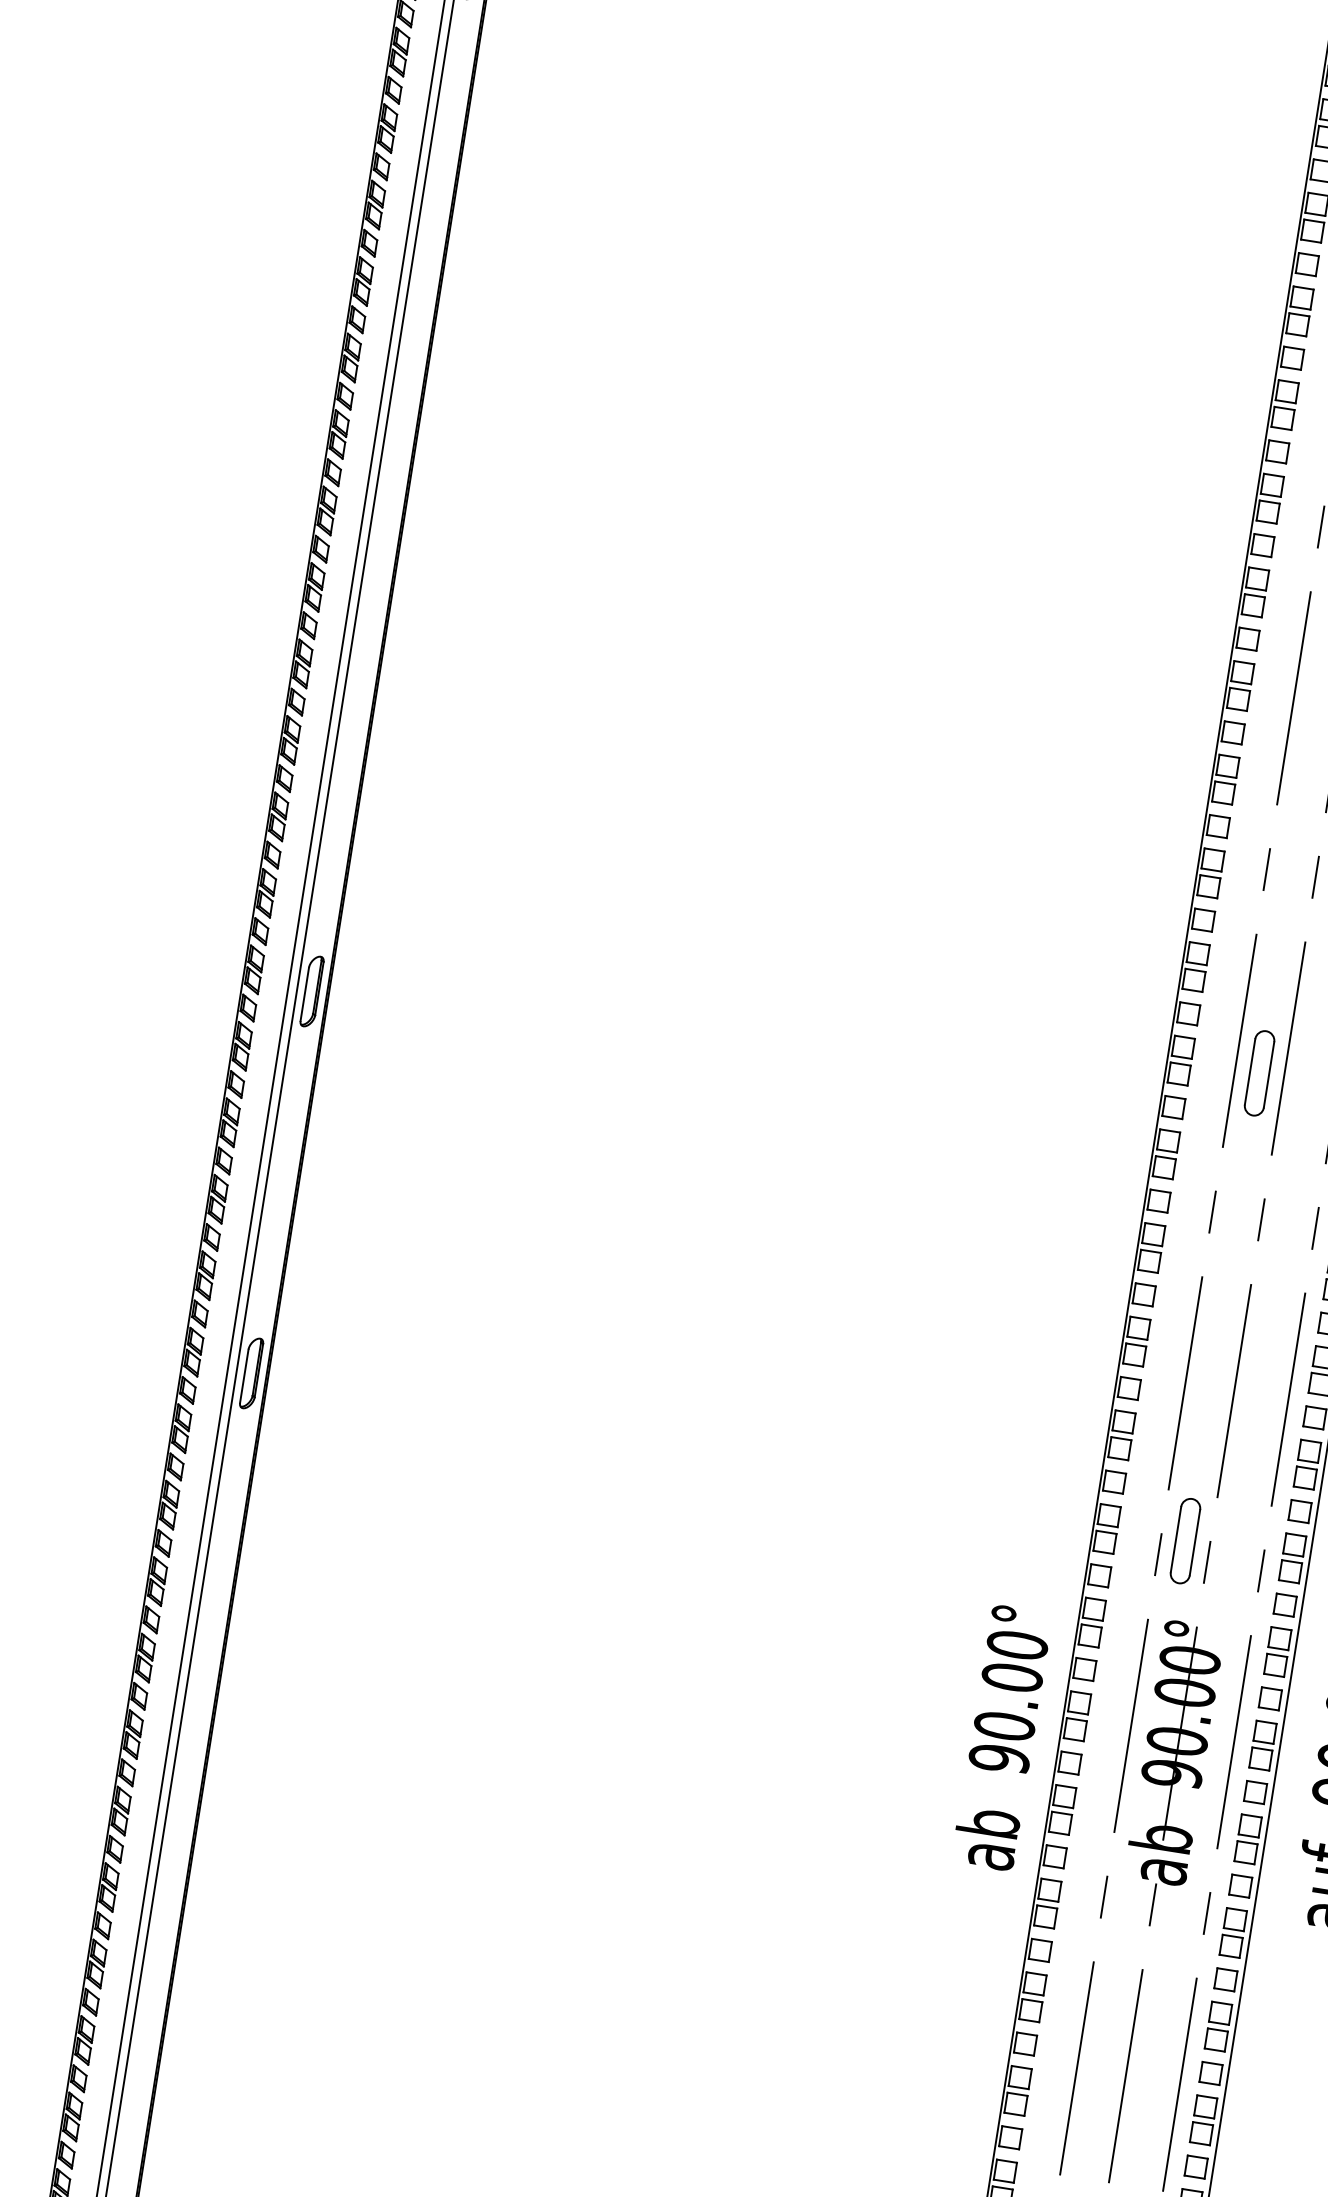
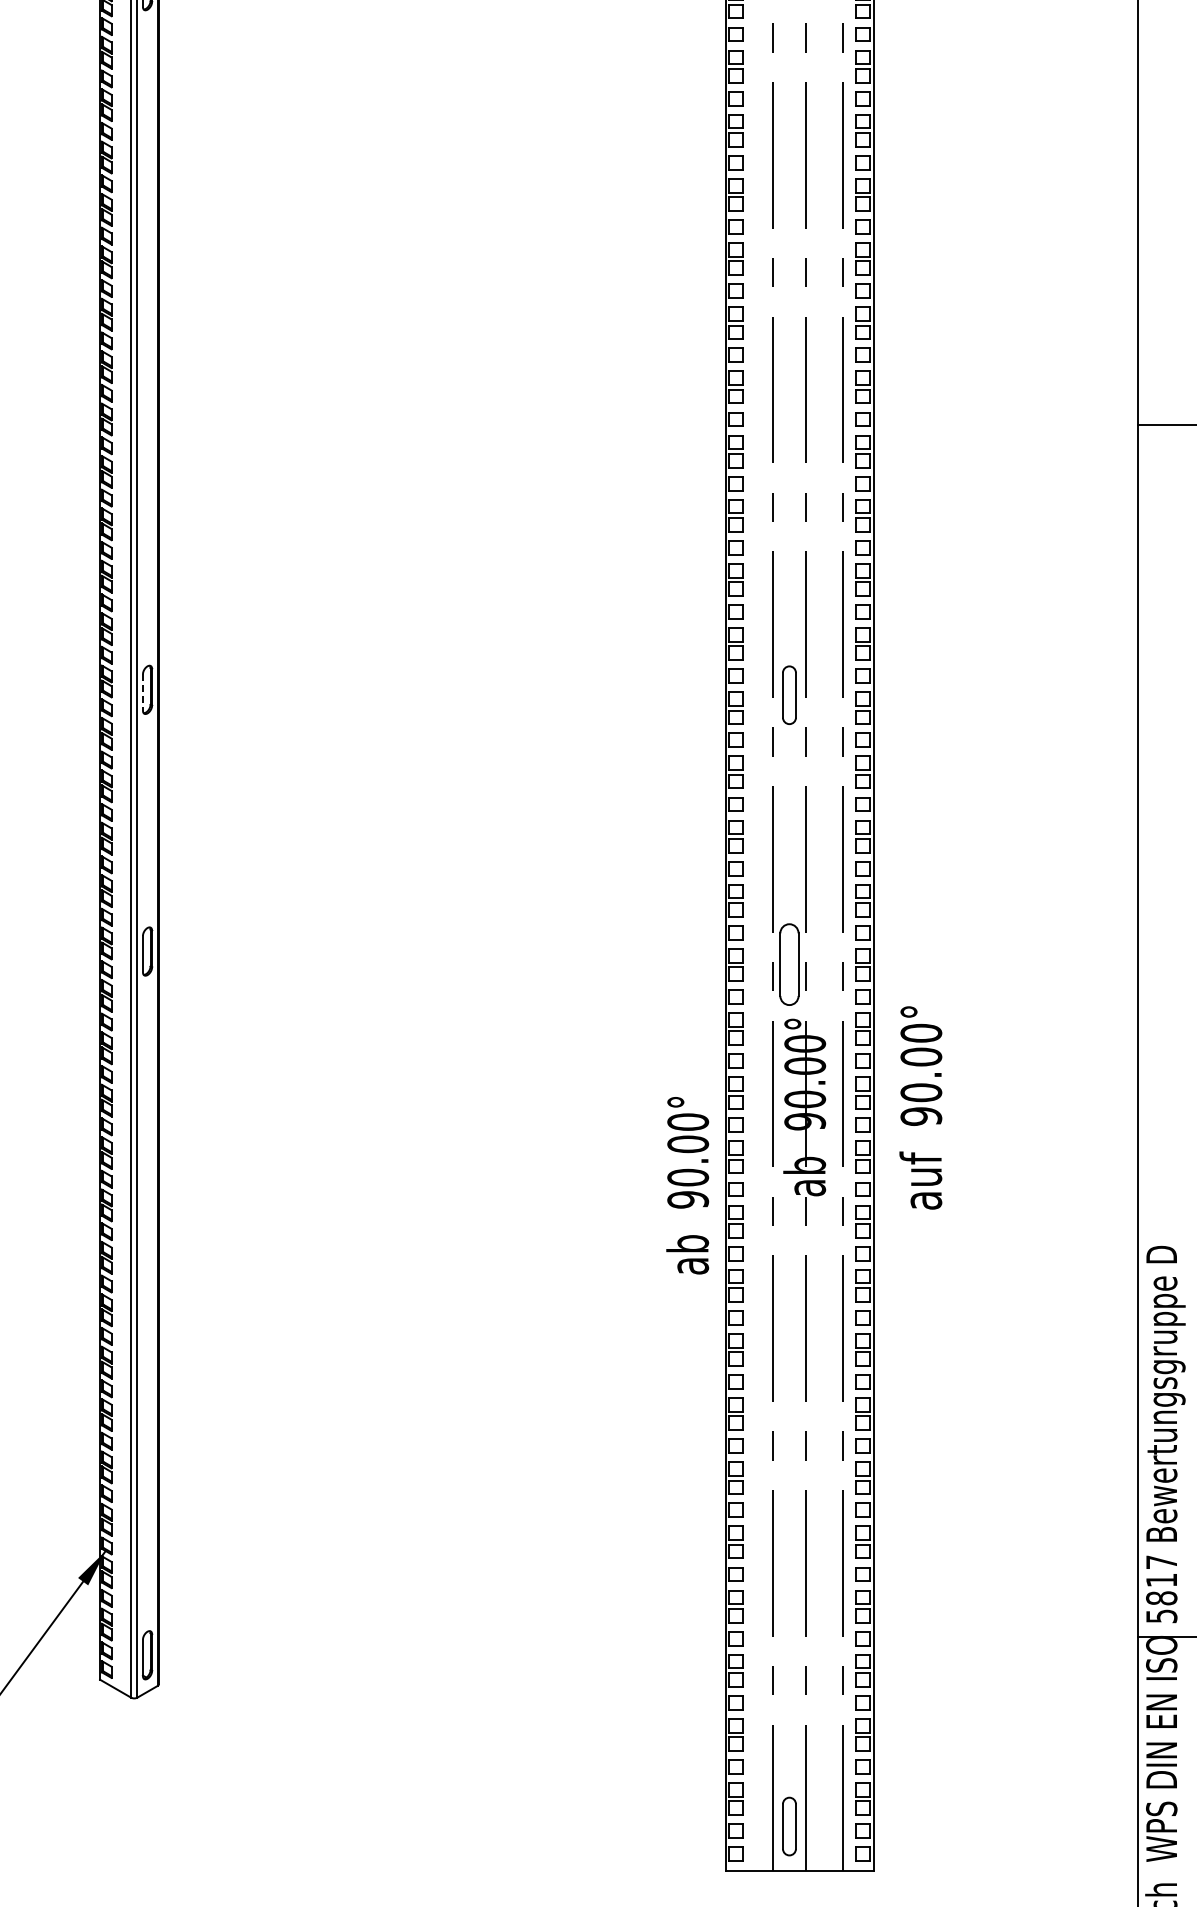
line: (303, 995) -> (142, 693), solid -> dashed
part: (1259, 1072) -> (789, 694), moved
part: (1185, 1540) -> (789, 964), size x1.4
text: (1001, 1737) -> (687, 1185), moved

